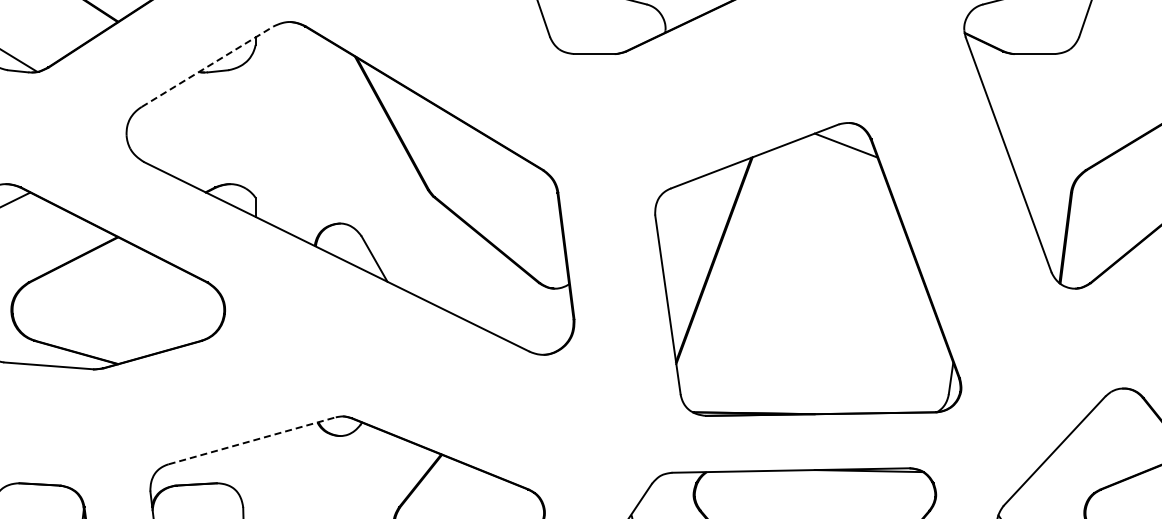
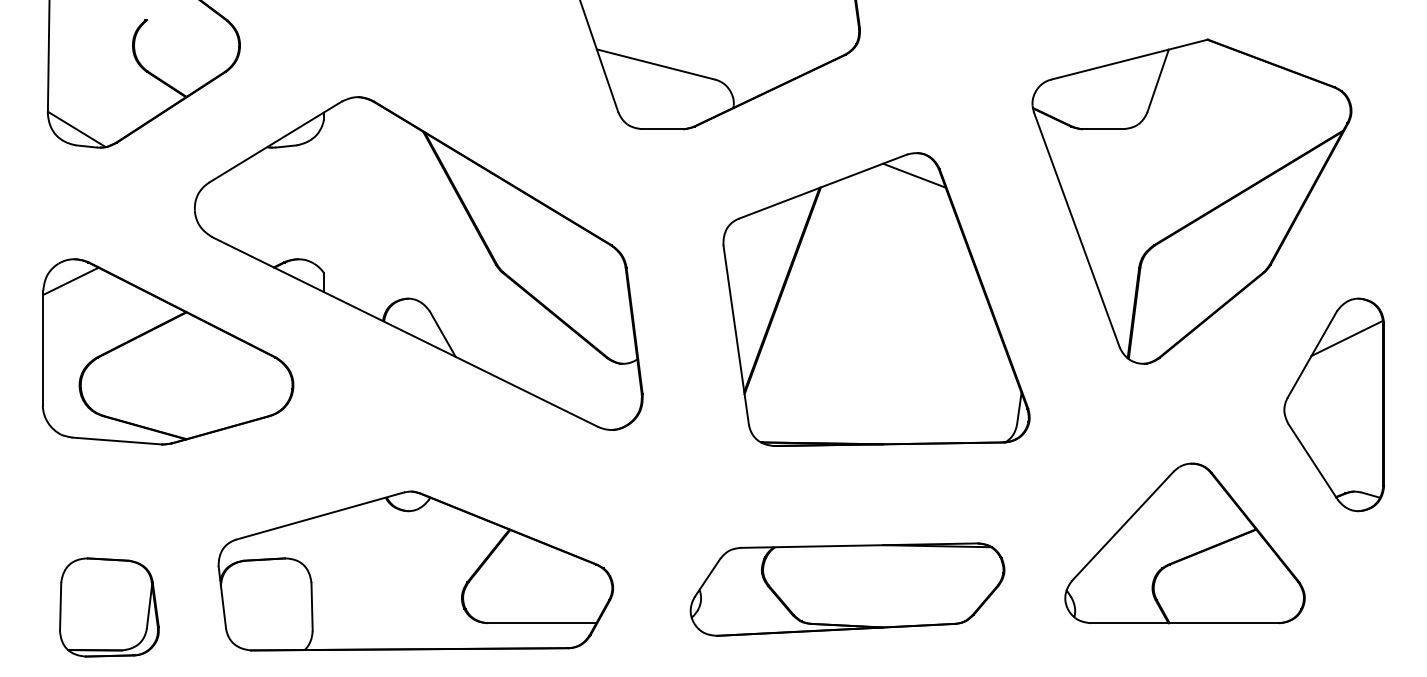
line: (208, 66) -> (276, 141), dashed -> solid
part: (808, 269) -> (876, 299), moved
line: (252, 440) -> (320, 515), dashed -> solid

